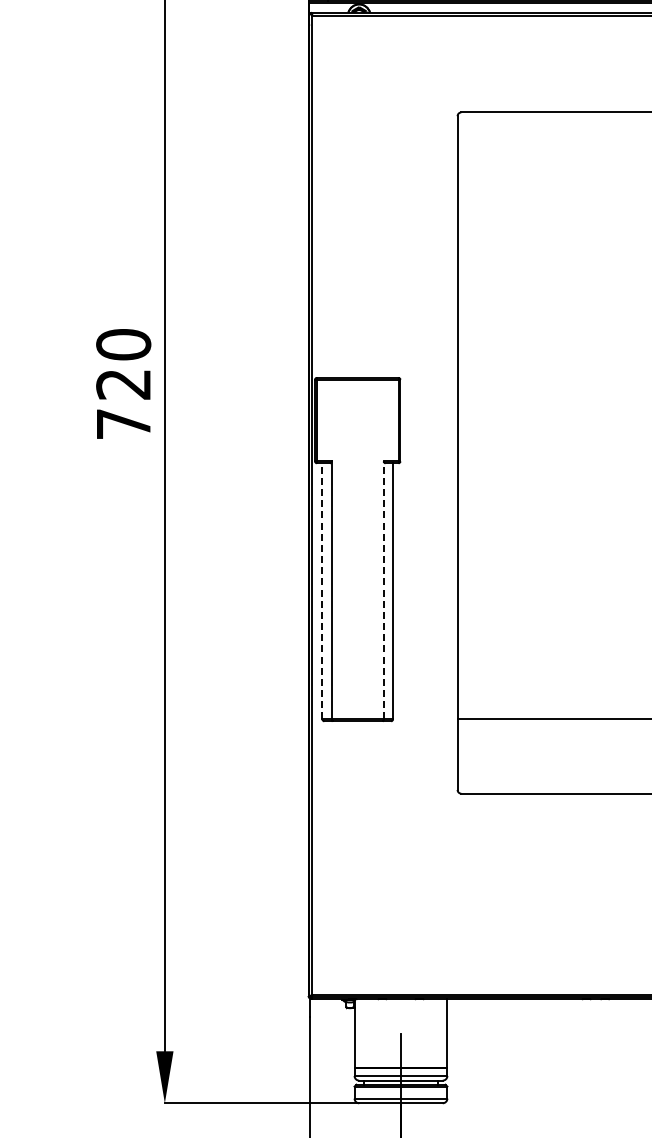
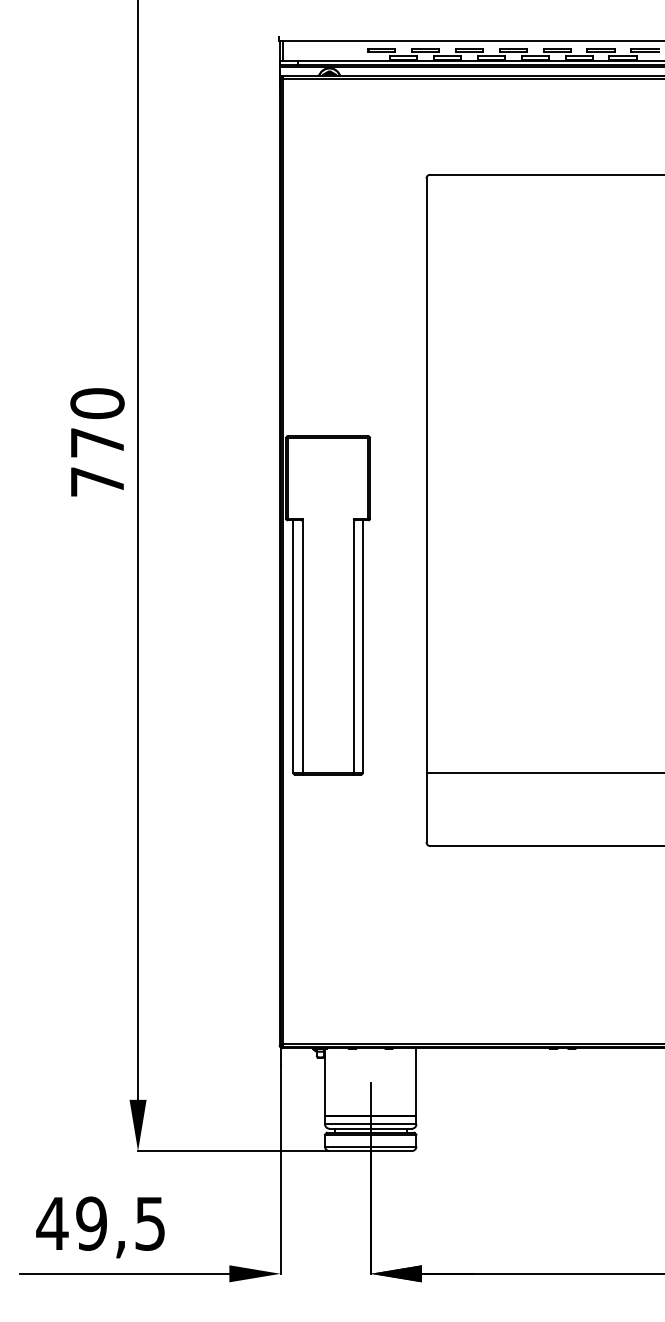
text: (122, 384) -> (96, 442), 720 -> 770
line: (383, 590) -> (353, 645), dashed -> solid
line: (322, 591) -> (293, 646), dashed -> solid

